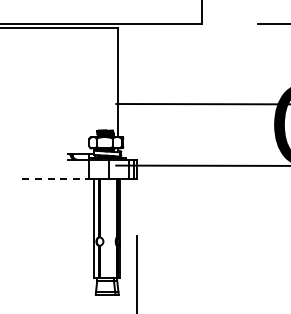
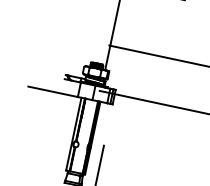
line: (55, 179) -> (52, 91), dashed -> solid

